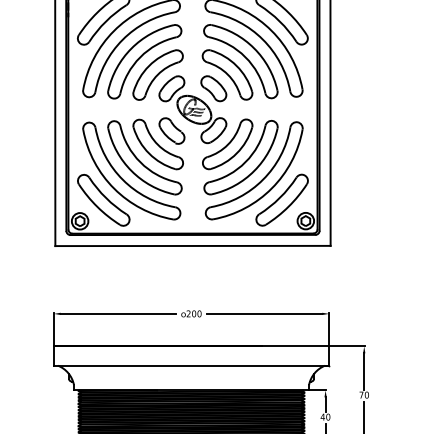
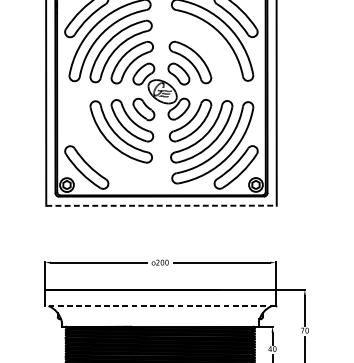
part: (240, 61) -> (201, 51), removed
part: (122, 178) -> (102, 149), removed
line: (192, 245) -> (161, 205), solid -> dashed
line: (191, 365) -> (160, 305), solid -> dashed

